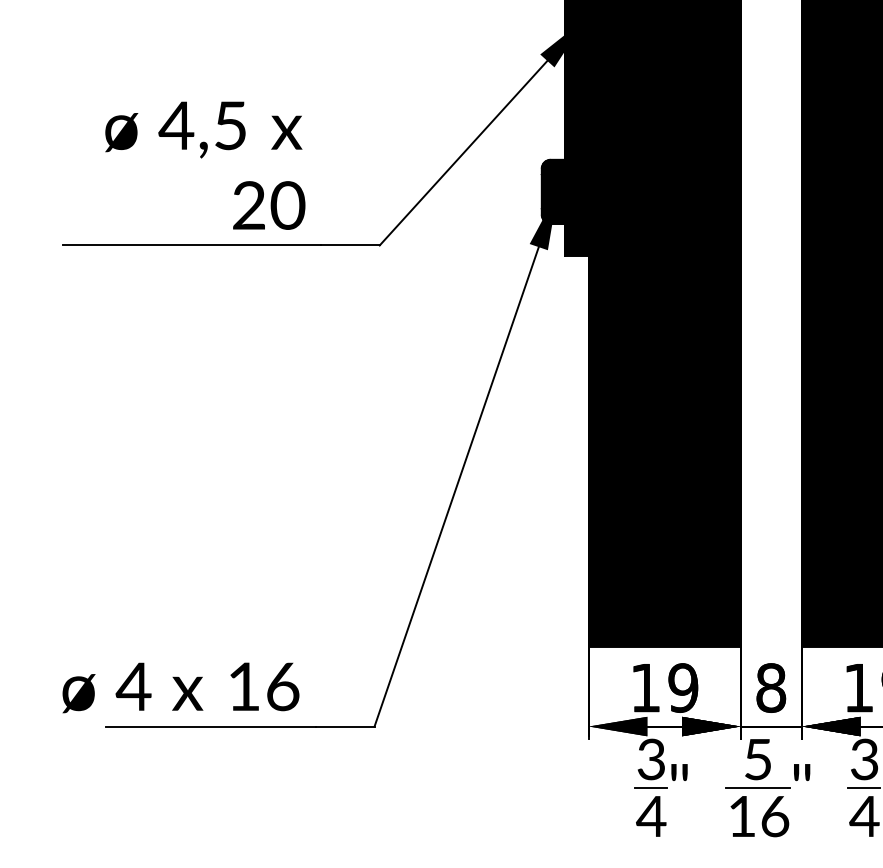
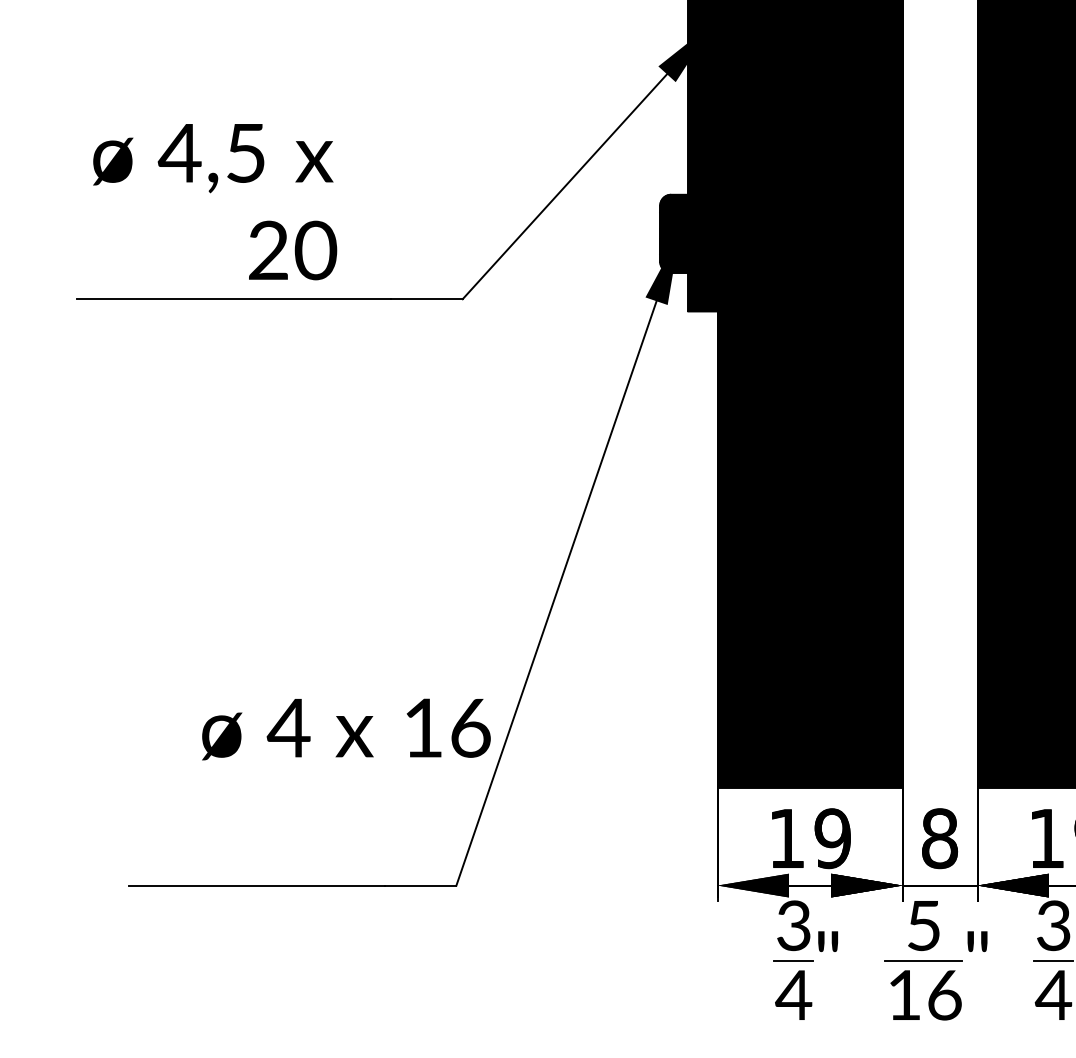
text: (205, 166) -> (215, 202), moved
text: (181, 687) -> (346, 729), moved

